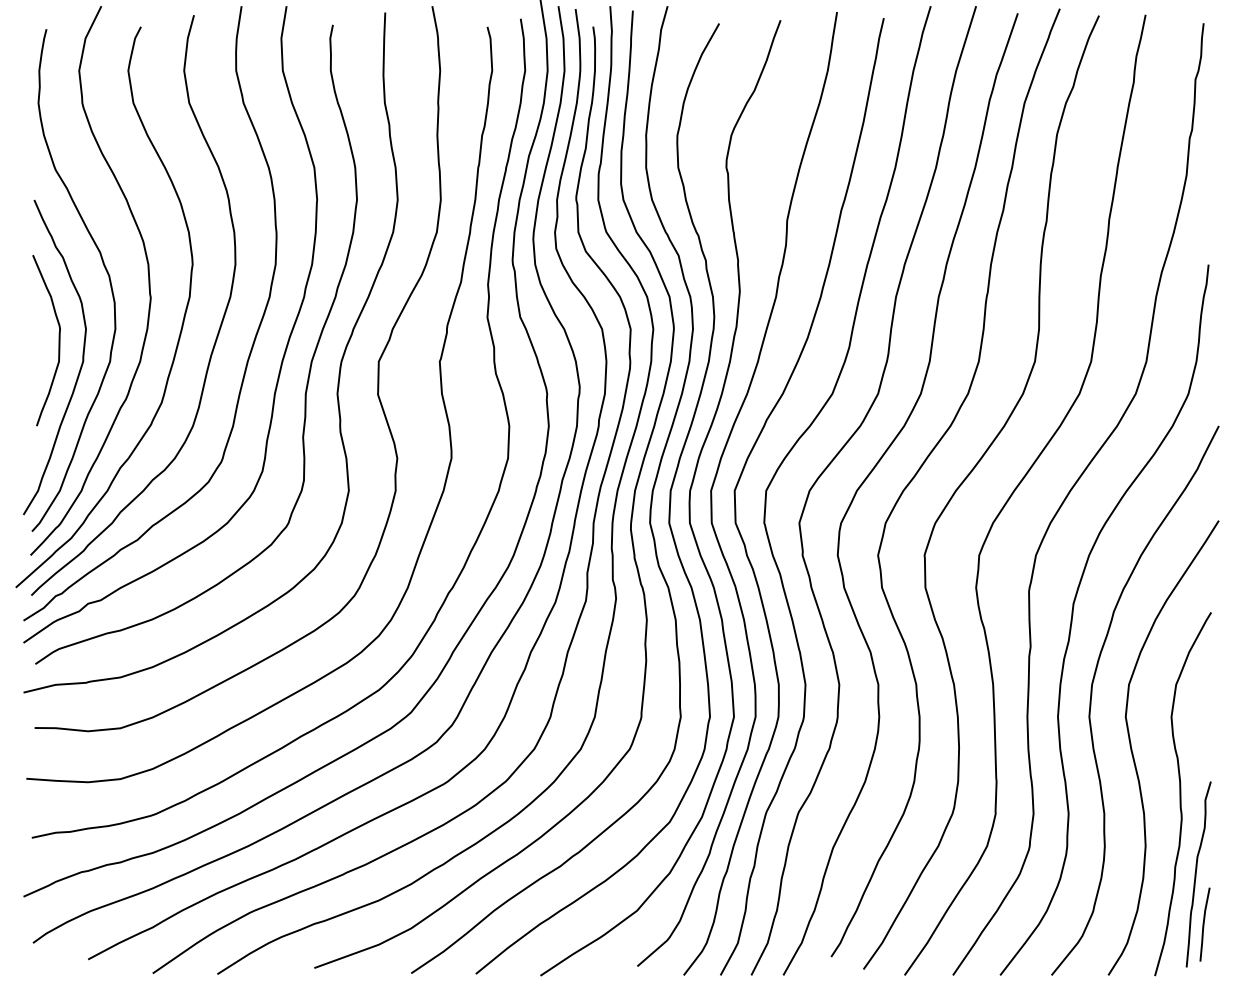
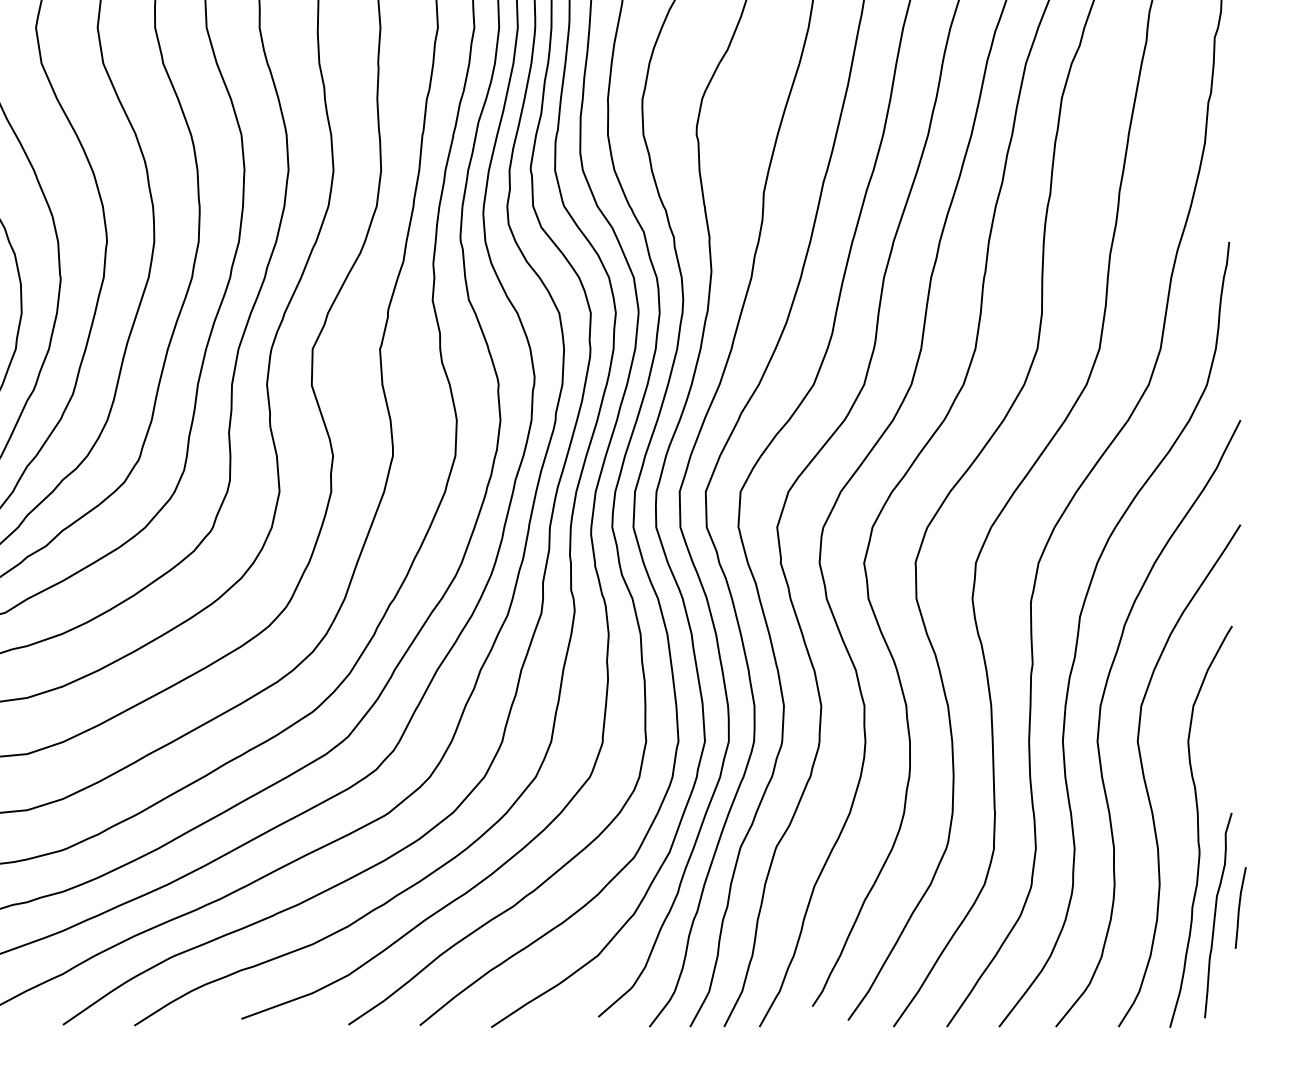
line: (1204, 924) -> (1240, 907), moved

